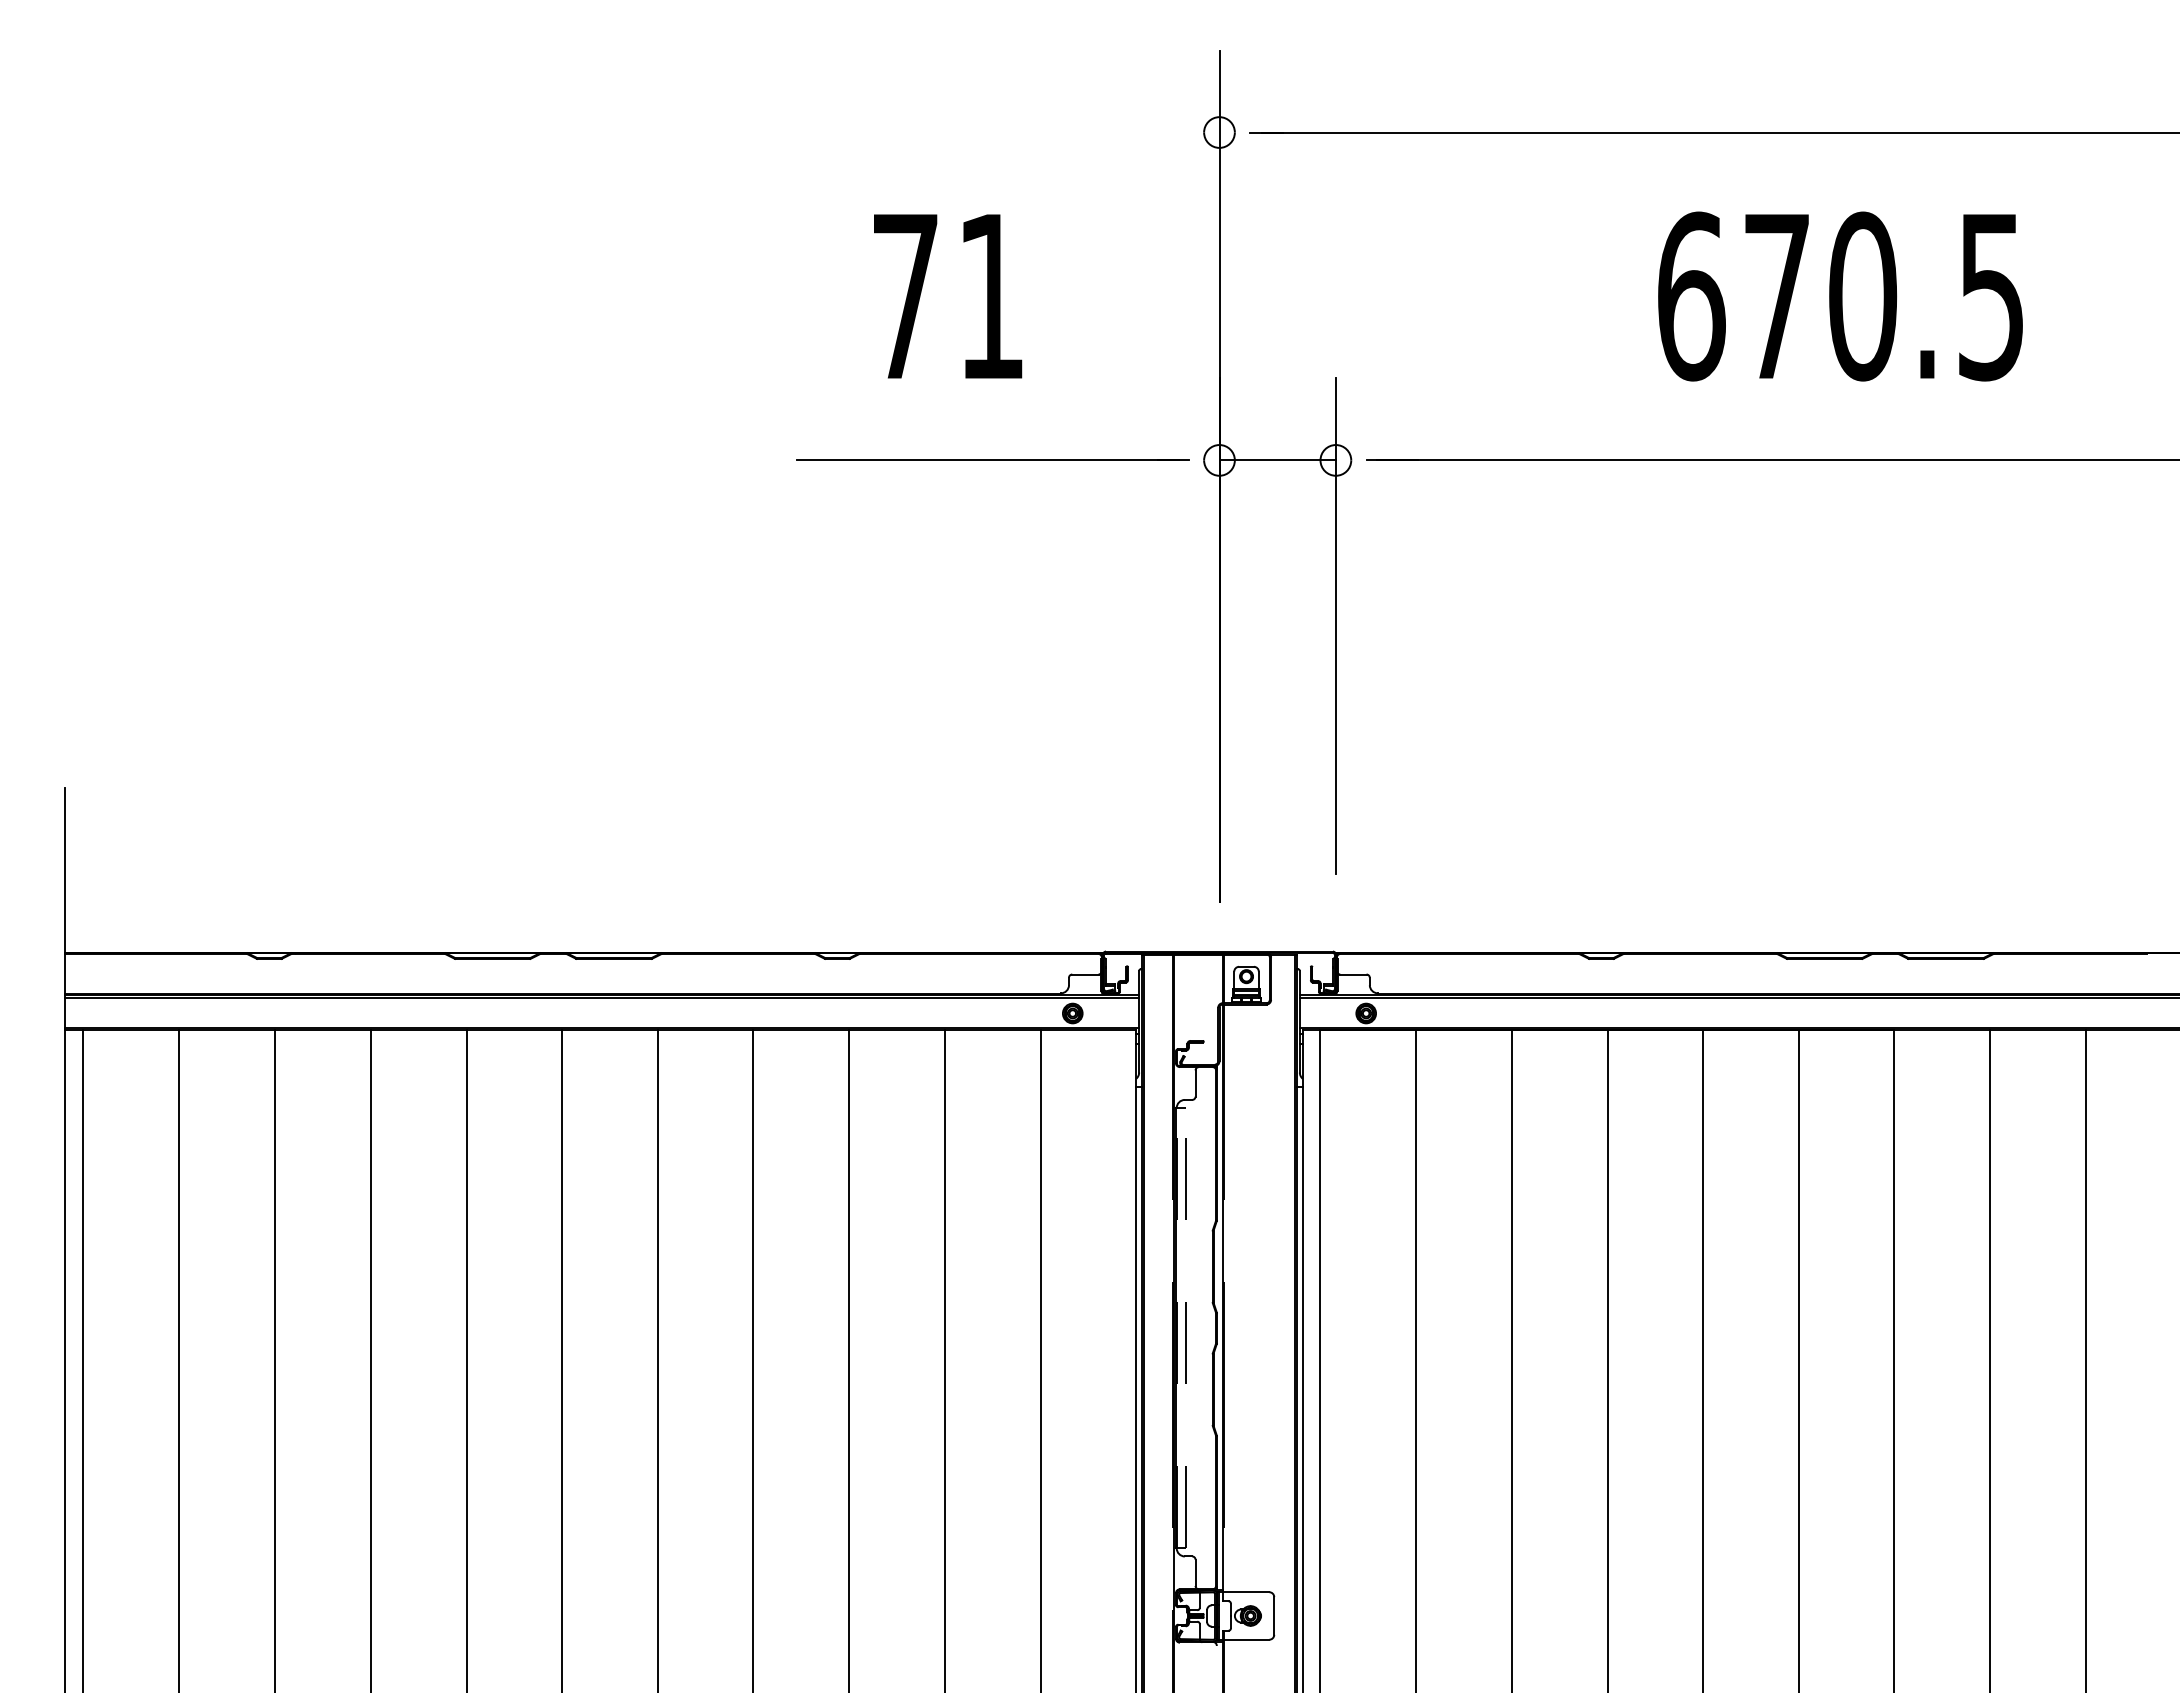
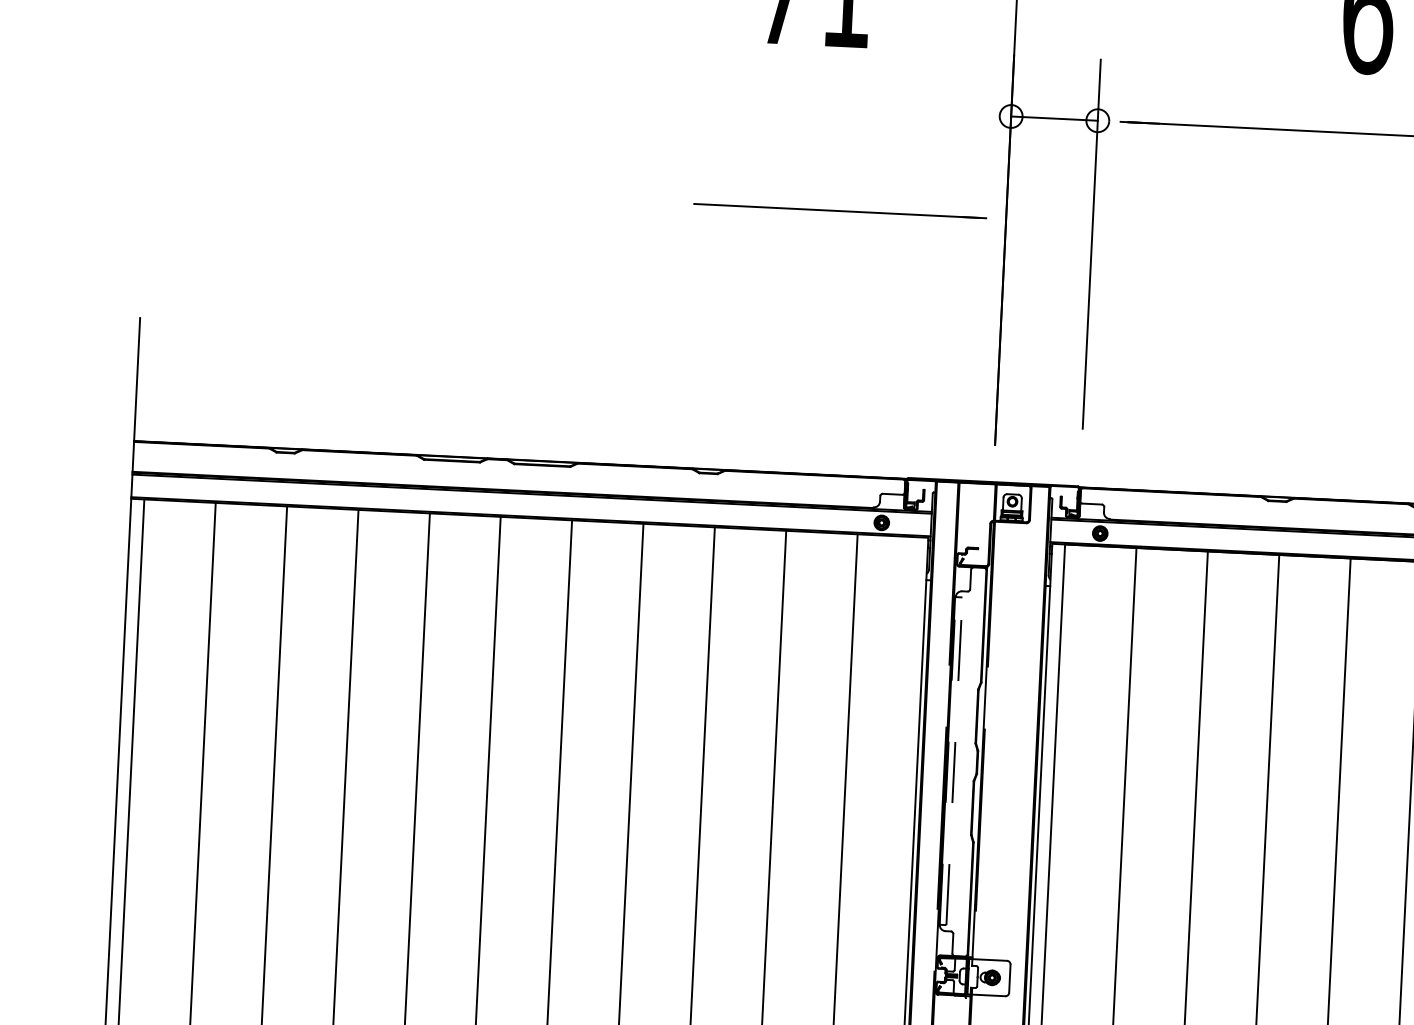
line: (992, 459) -> (840, 210), moved

